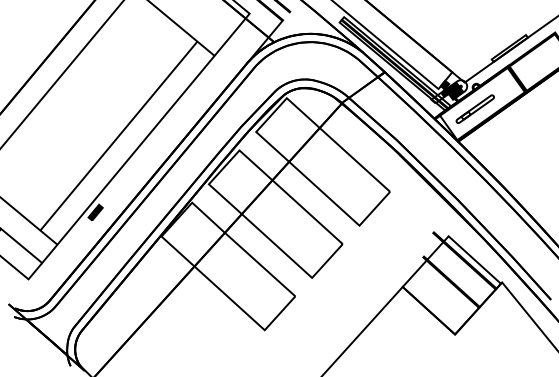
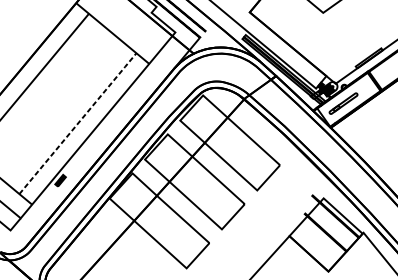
line: (119, 135) -> (78, 123), solid -> dashed

